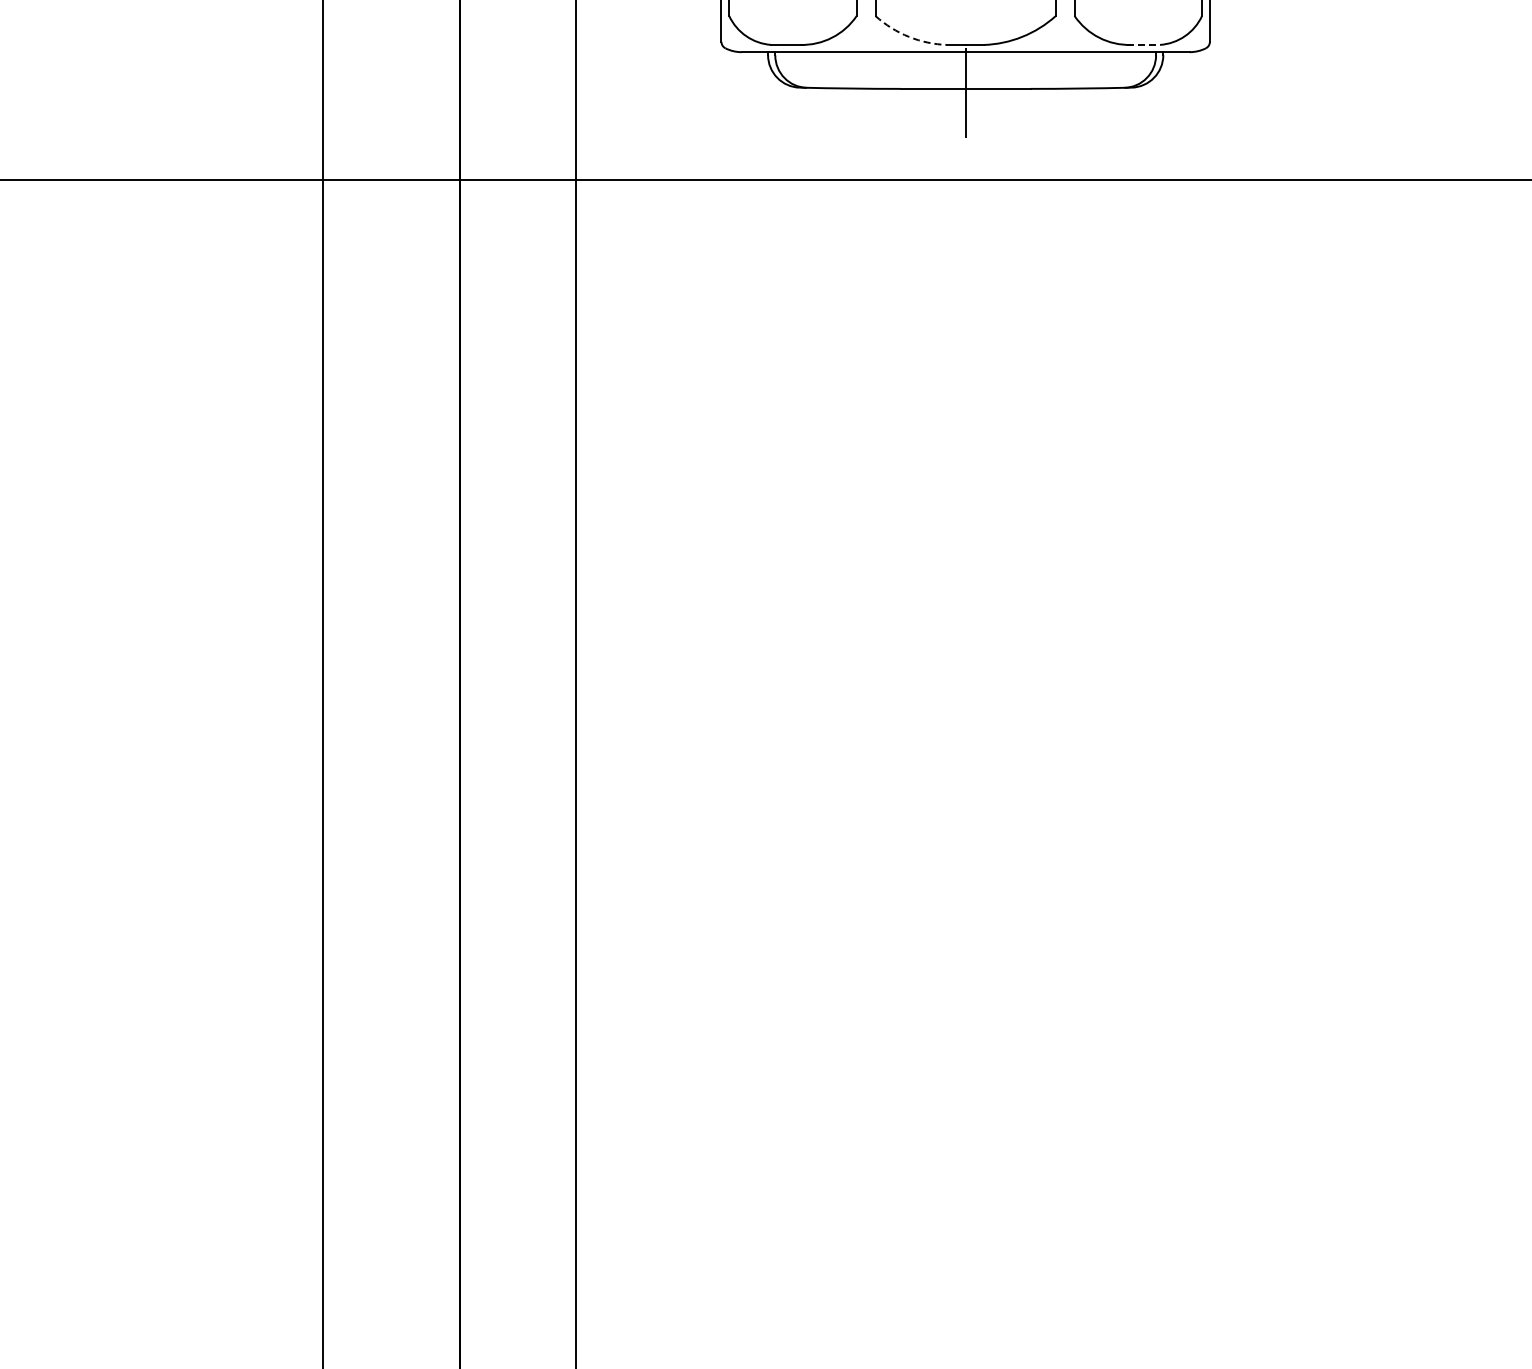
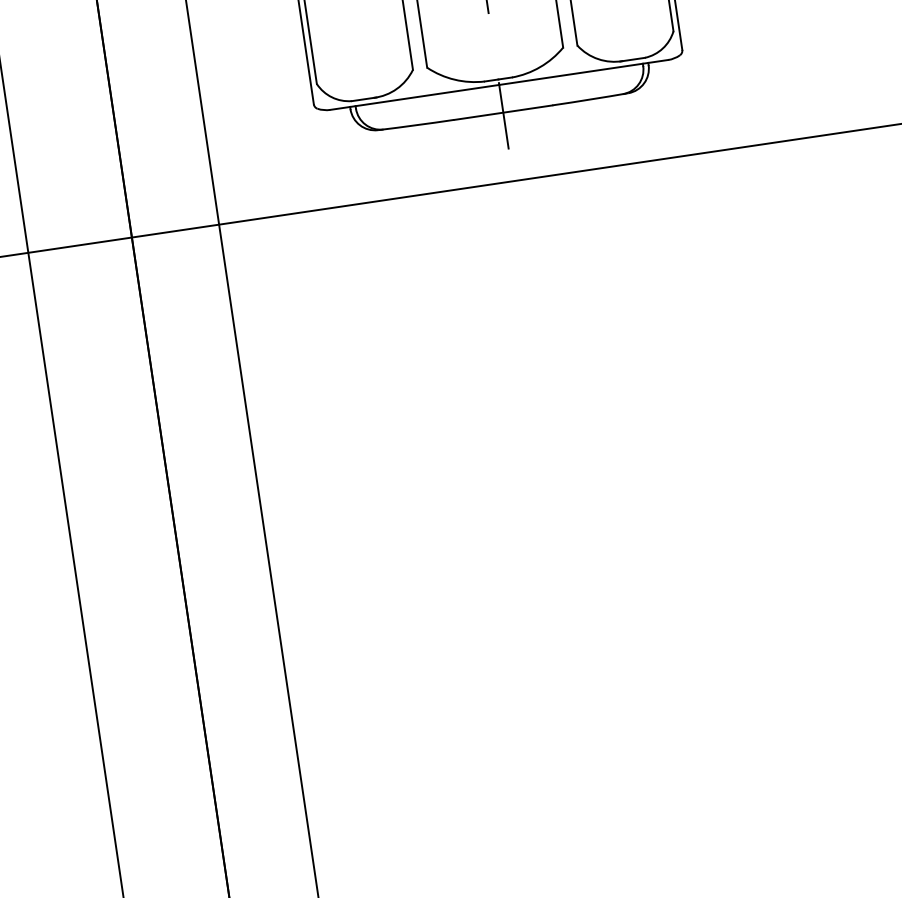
arc: (909, 36) -> (455, 79), dashed -> solid
line: (1144, 44) -> (633, 59), dashed -> solid

